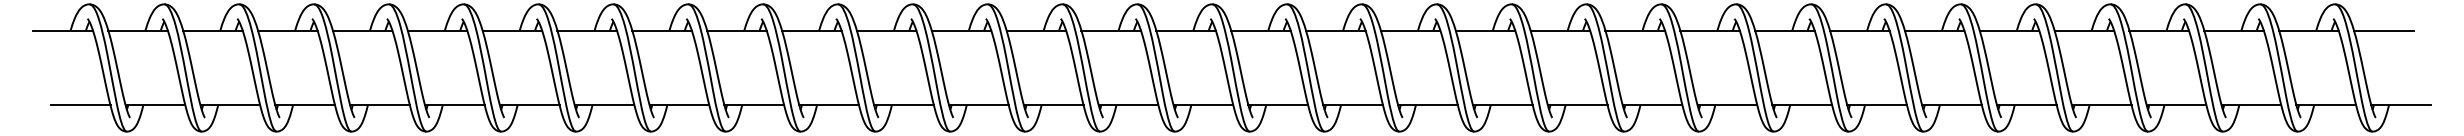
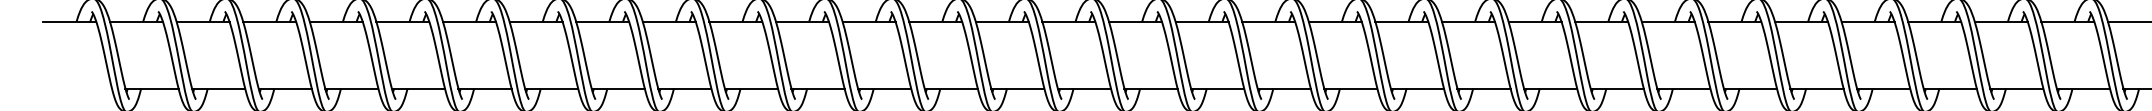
line: (80, 105) -> (85, 88), removed

